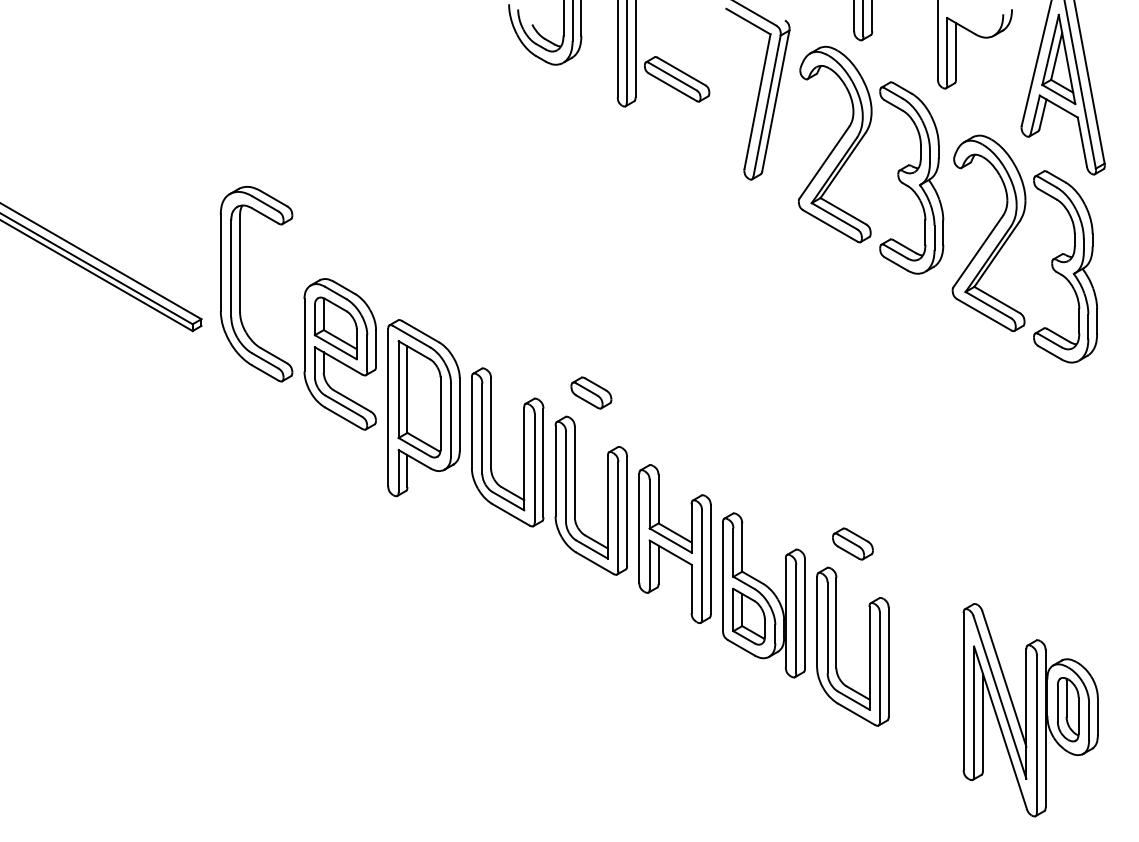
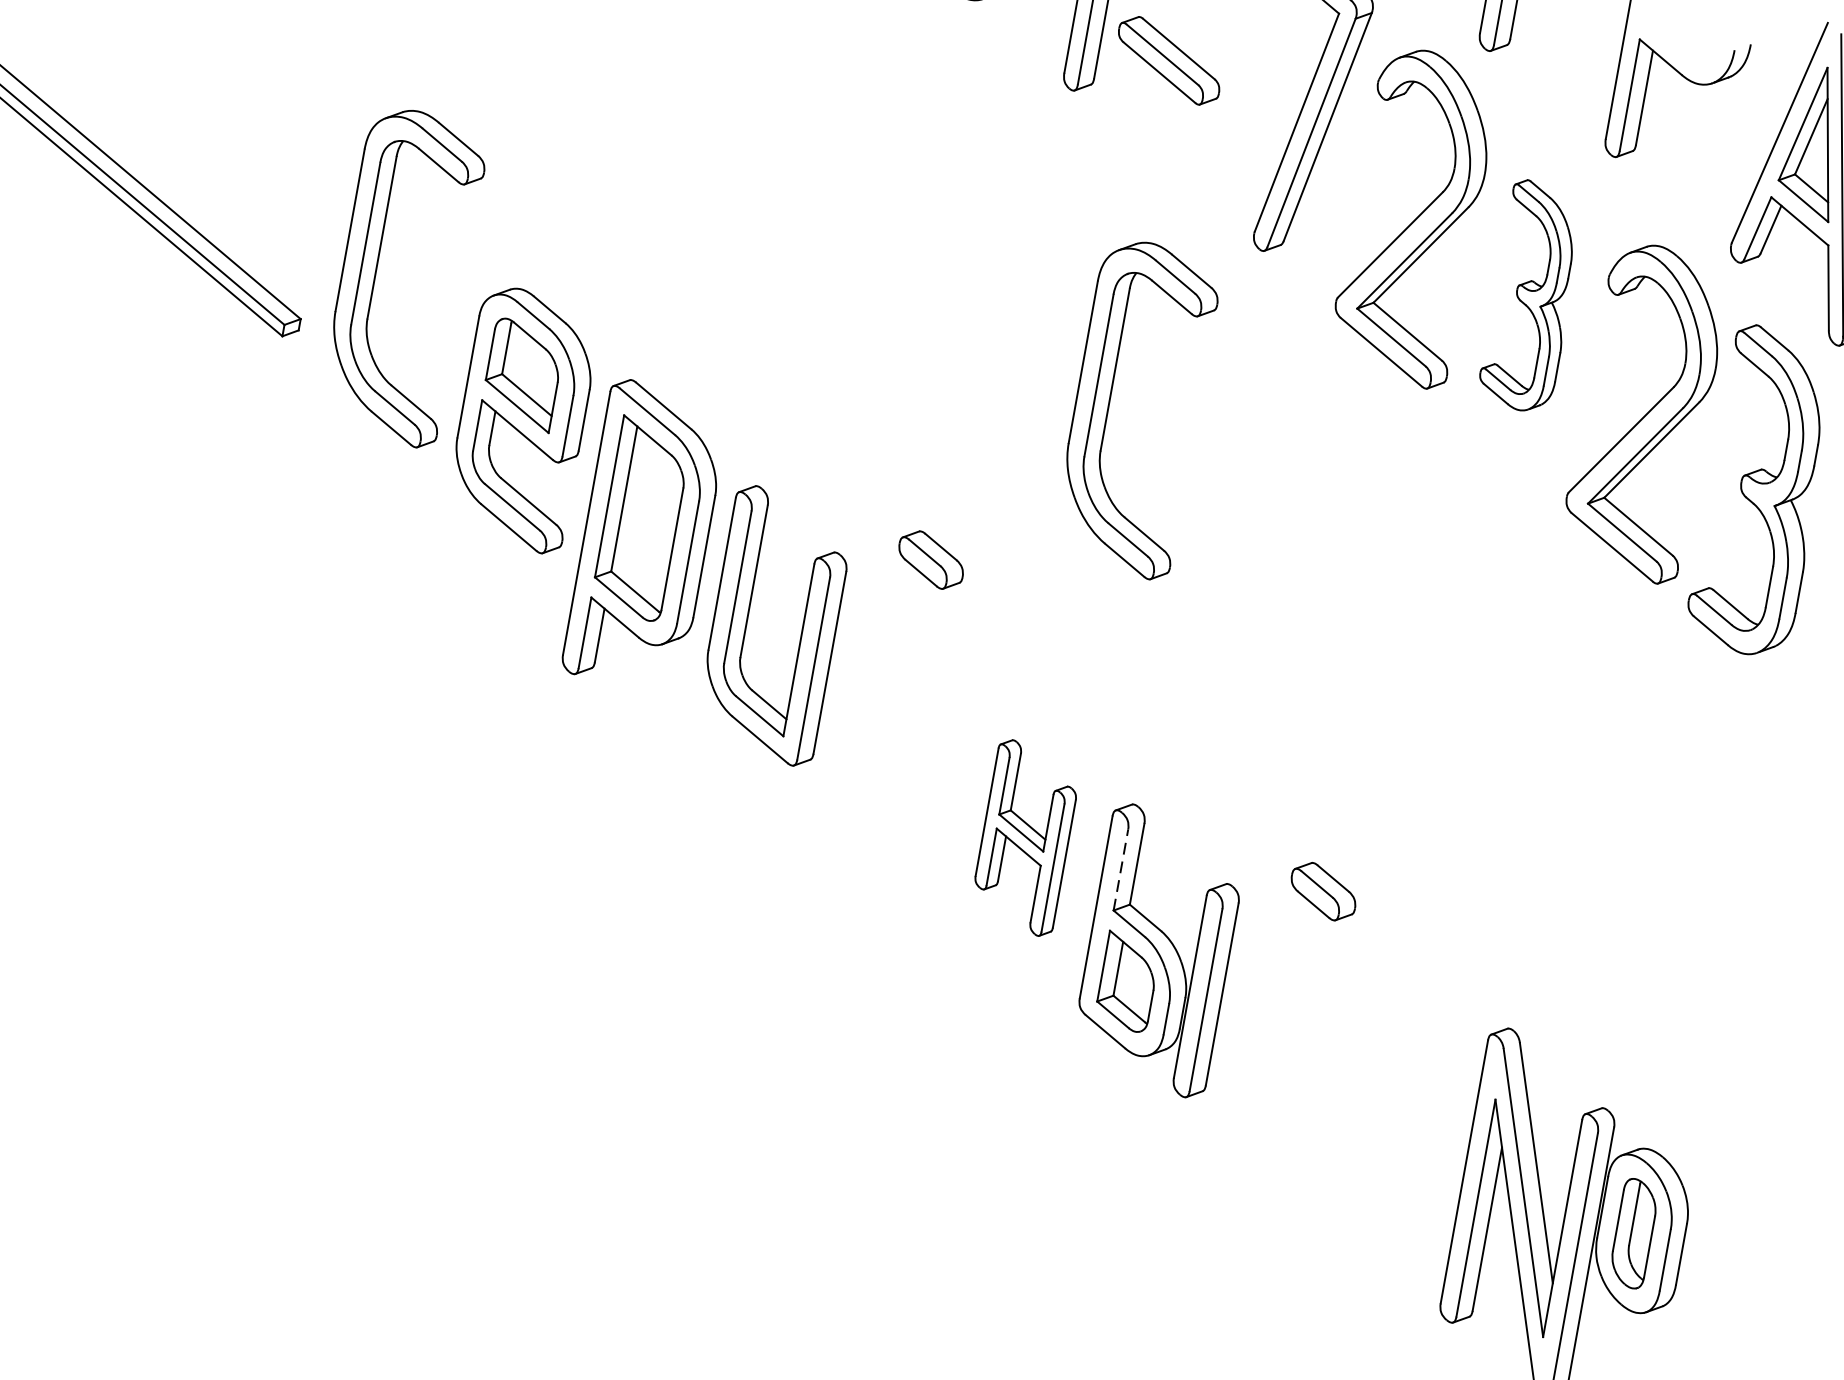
part: (911, 177) -> (1531, 295), size x0.7
part: (678, 283) -> (1109, 402), added
part: (575, 495) -> (873, 726), removed
part: (674, 543) -> (1024, 836), size x0.7
line: (733, 552) -> (1121, 869), solid -> dashed
part: (836, 646) -> (1265, 1058), removed

